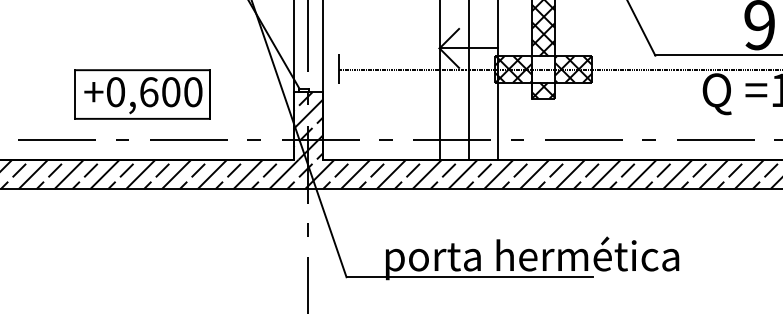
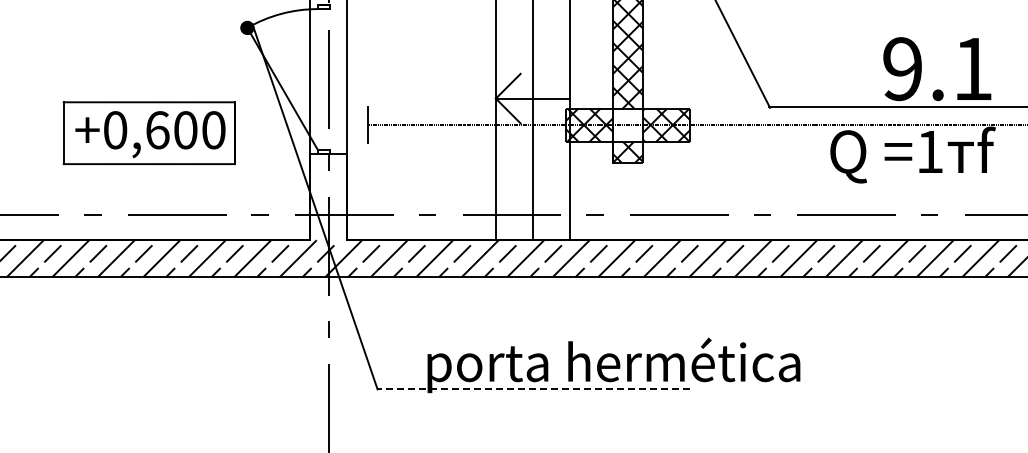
part: (141, 93) -> (148, 132), moved
hatch: (307, 125) -> (328, 196), removed
line: (469, 277) -> (533, 389), solid -> dashed

